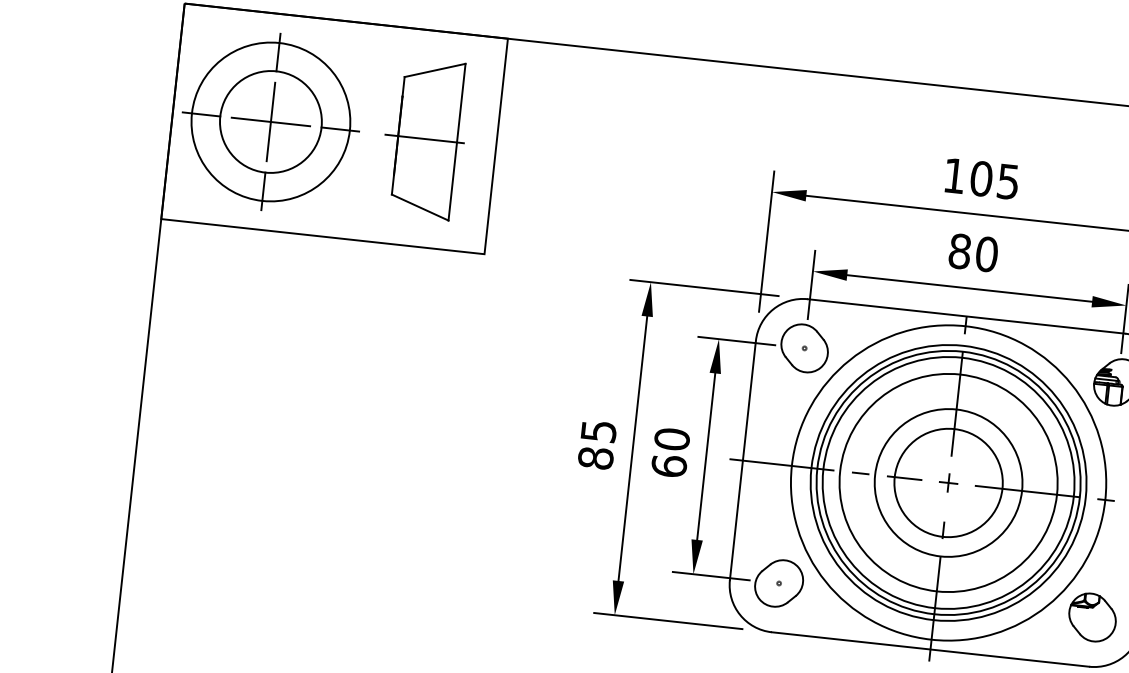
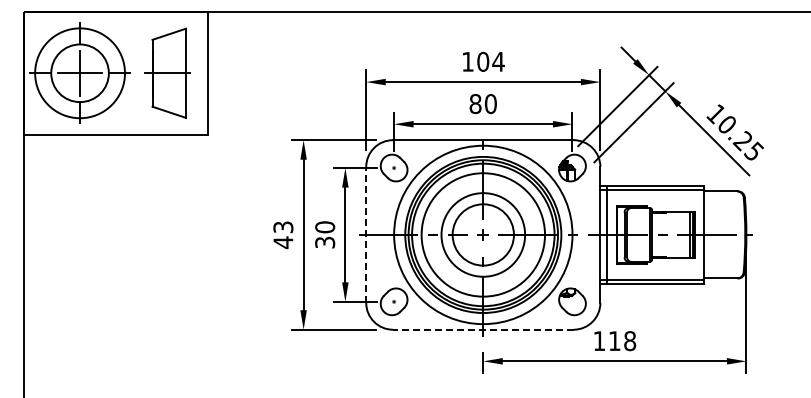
text: (1008, 181) -> (498, 61), 105 -> 104
text: (597, 445) -> (283, 235), 85 -> 43
line: (743, 459) -> (366, 234), solid -> dashed
text: (669, 466) -> (325, 242), 60 -> 30
line: (929, 648) -> (482, 329), solid -> dashed

